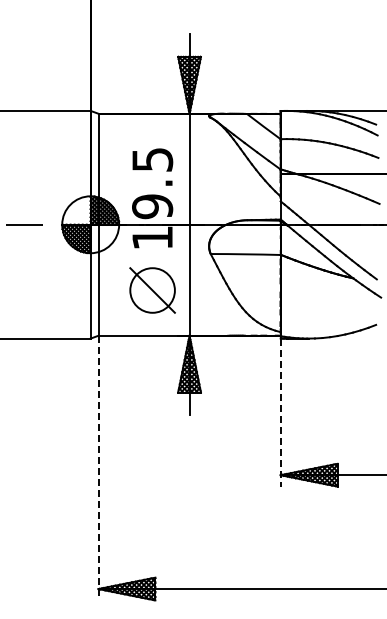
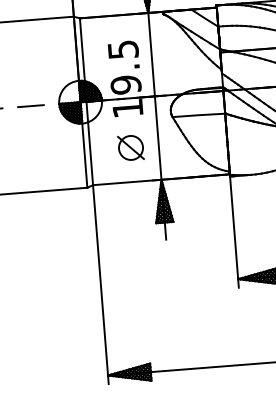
part: (152, 290) -> (130, 147), size x0.71
line: (280, 412) -> (234, 232), dashed -> solid
line: (98, 468) -> (100, 284), dashed -> solid

